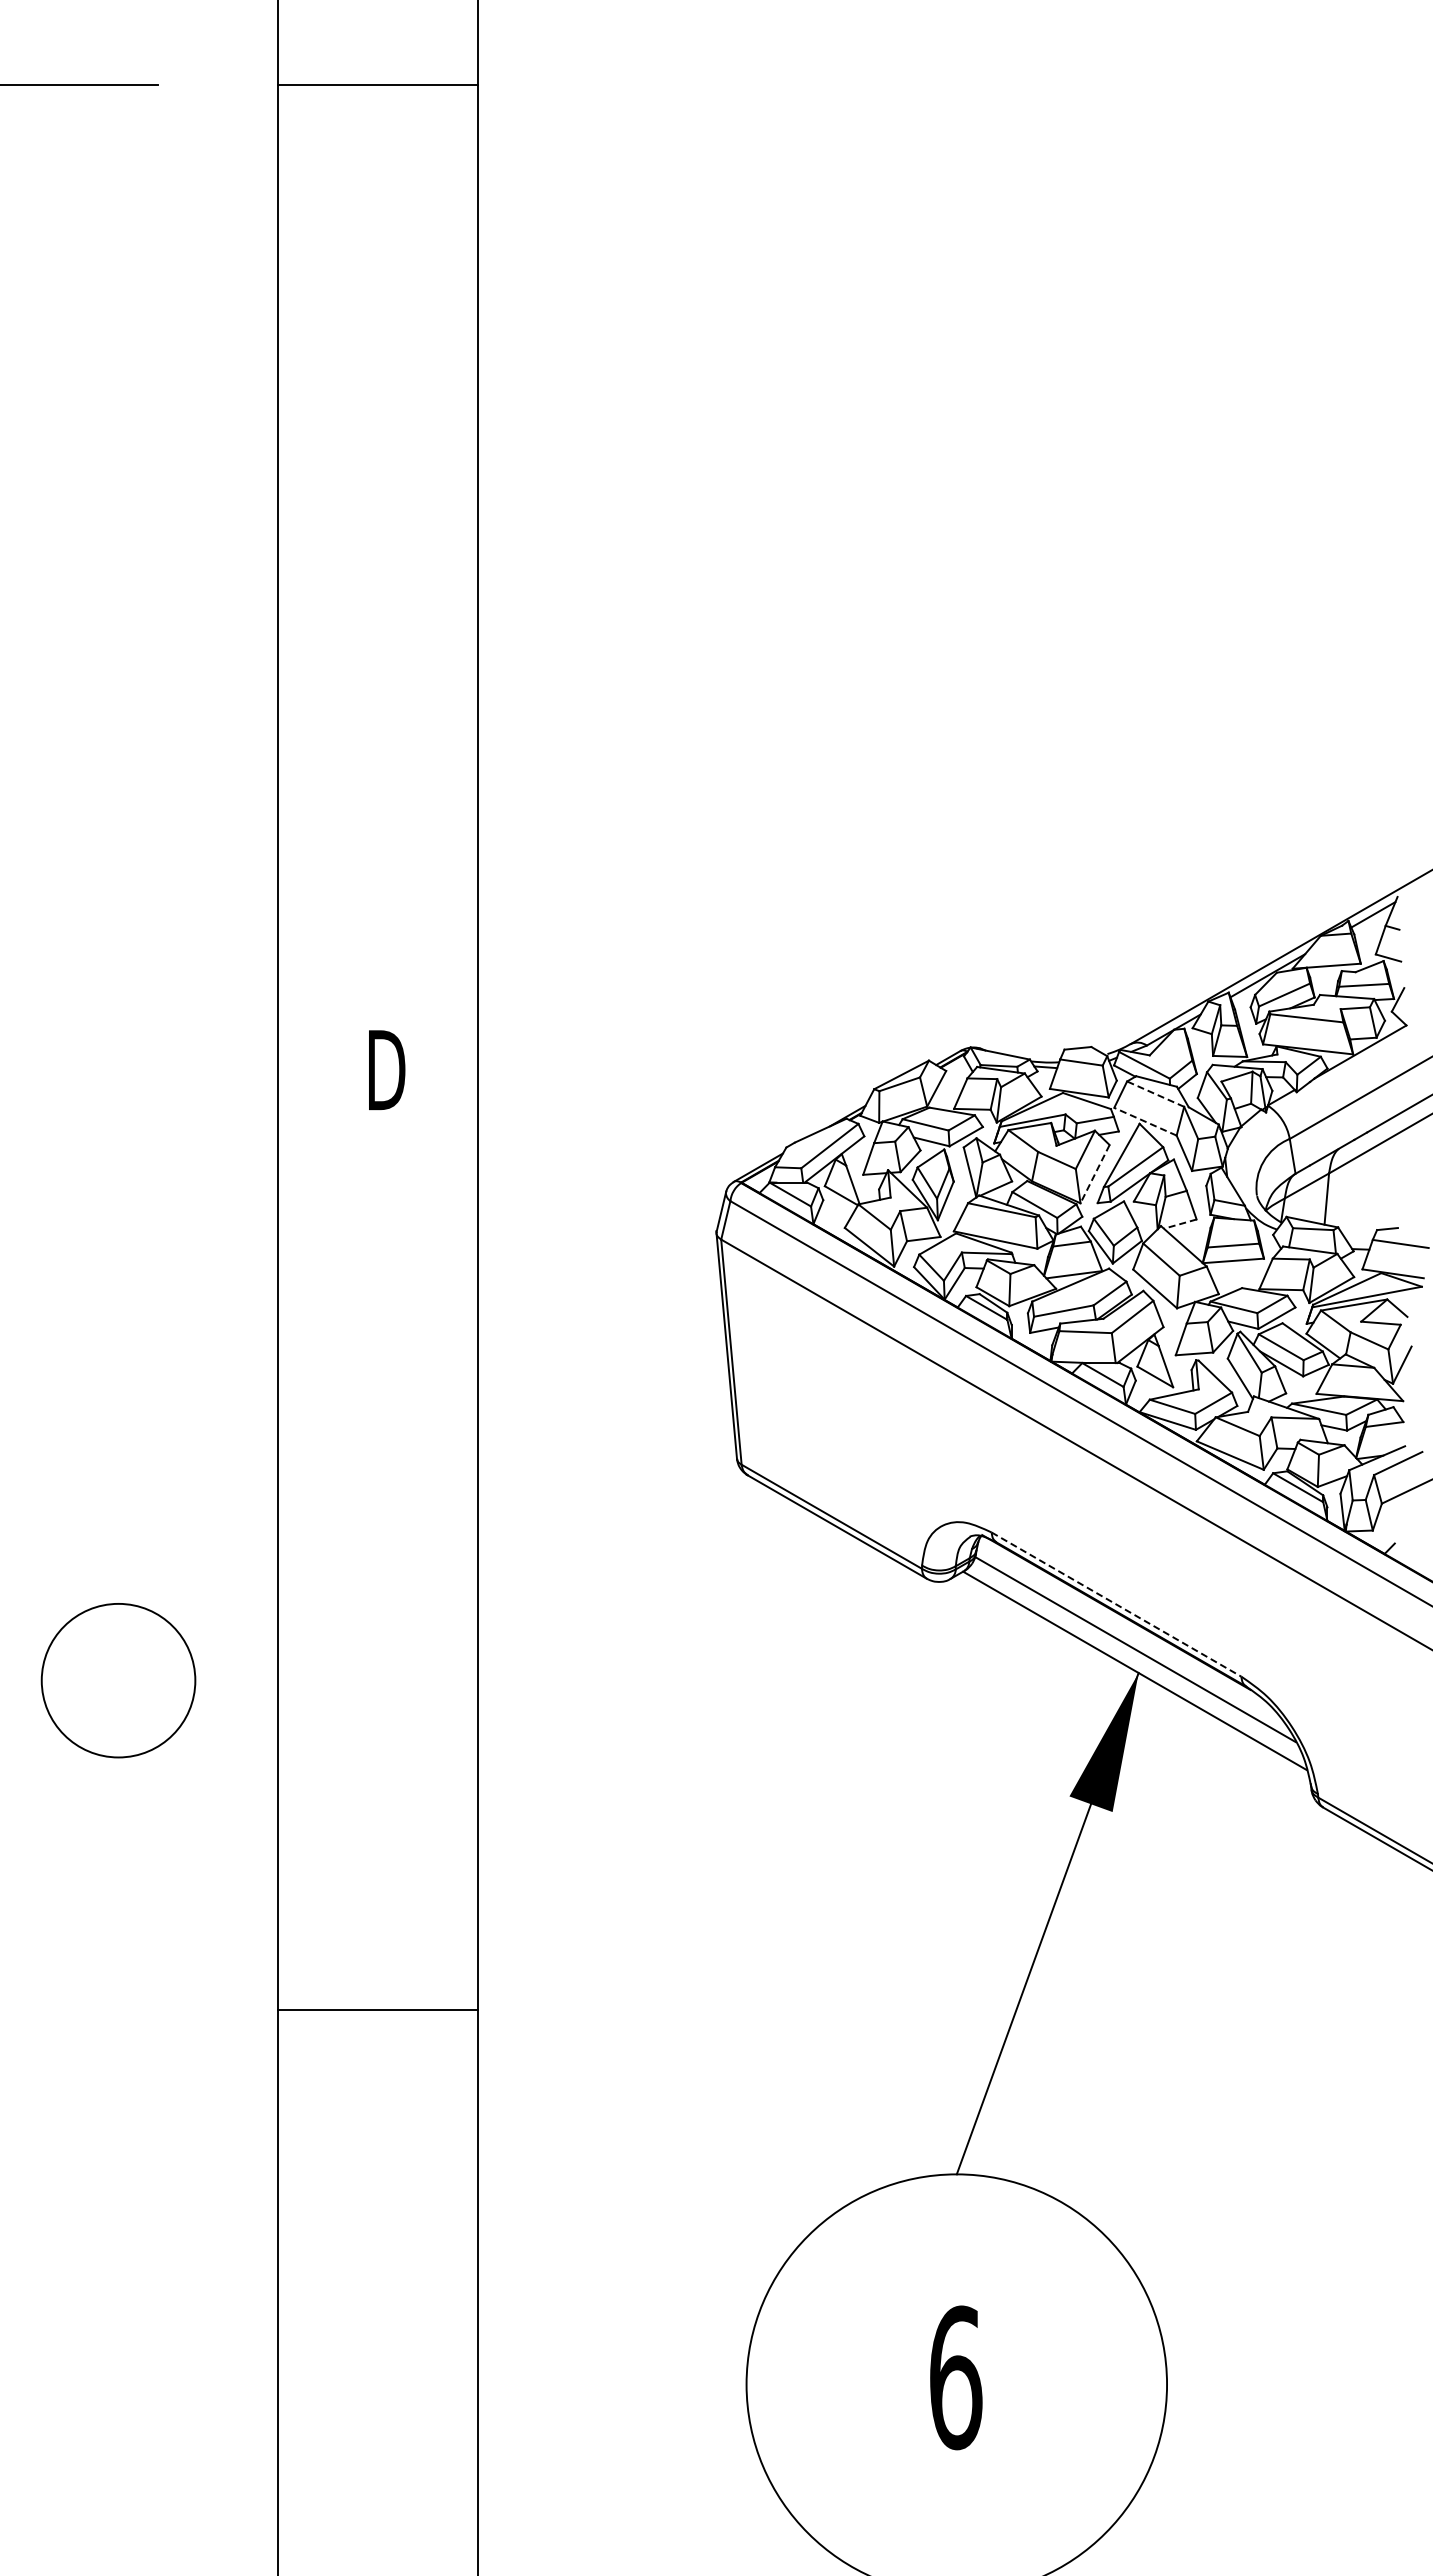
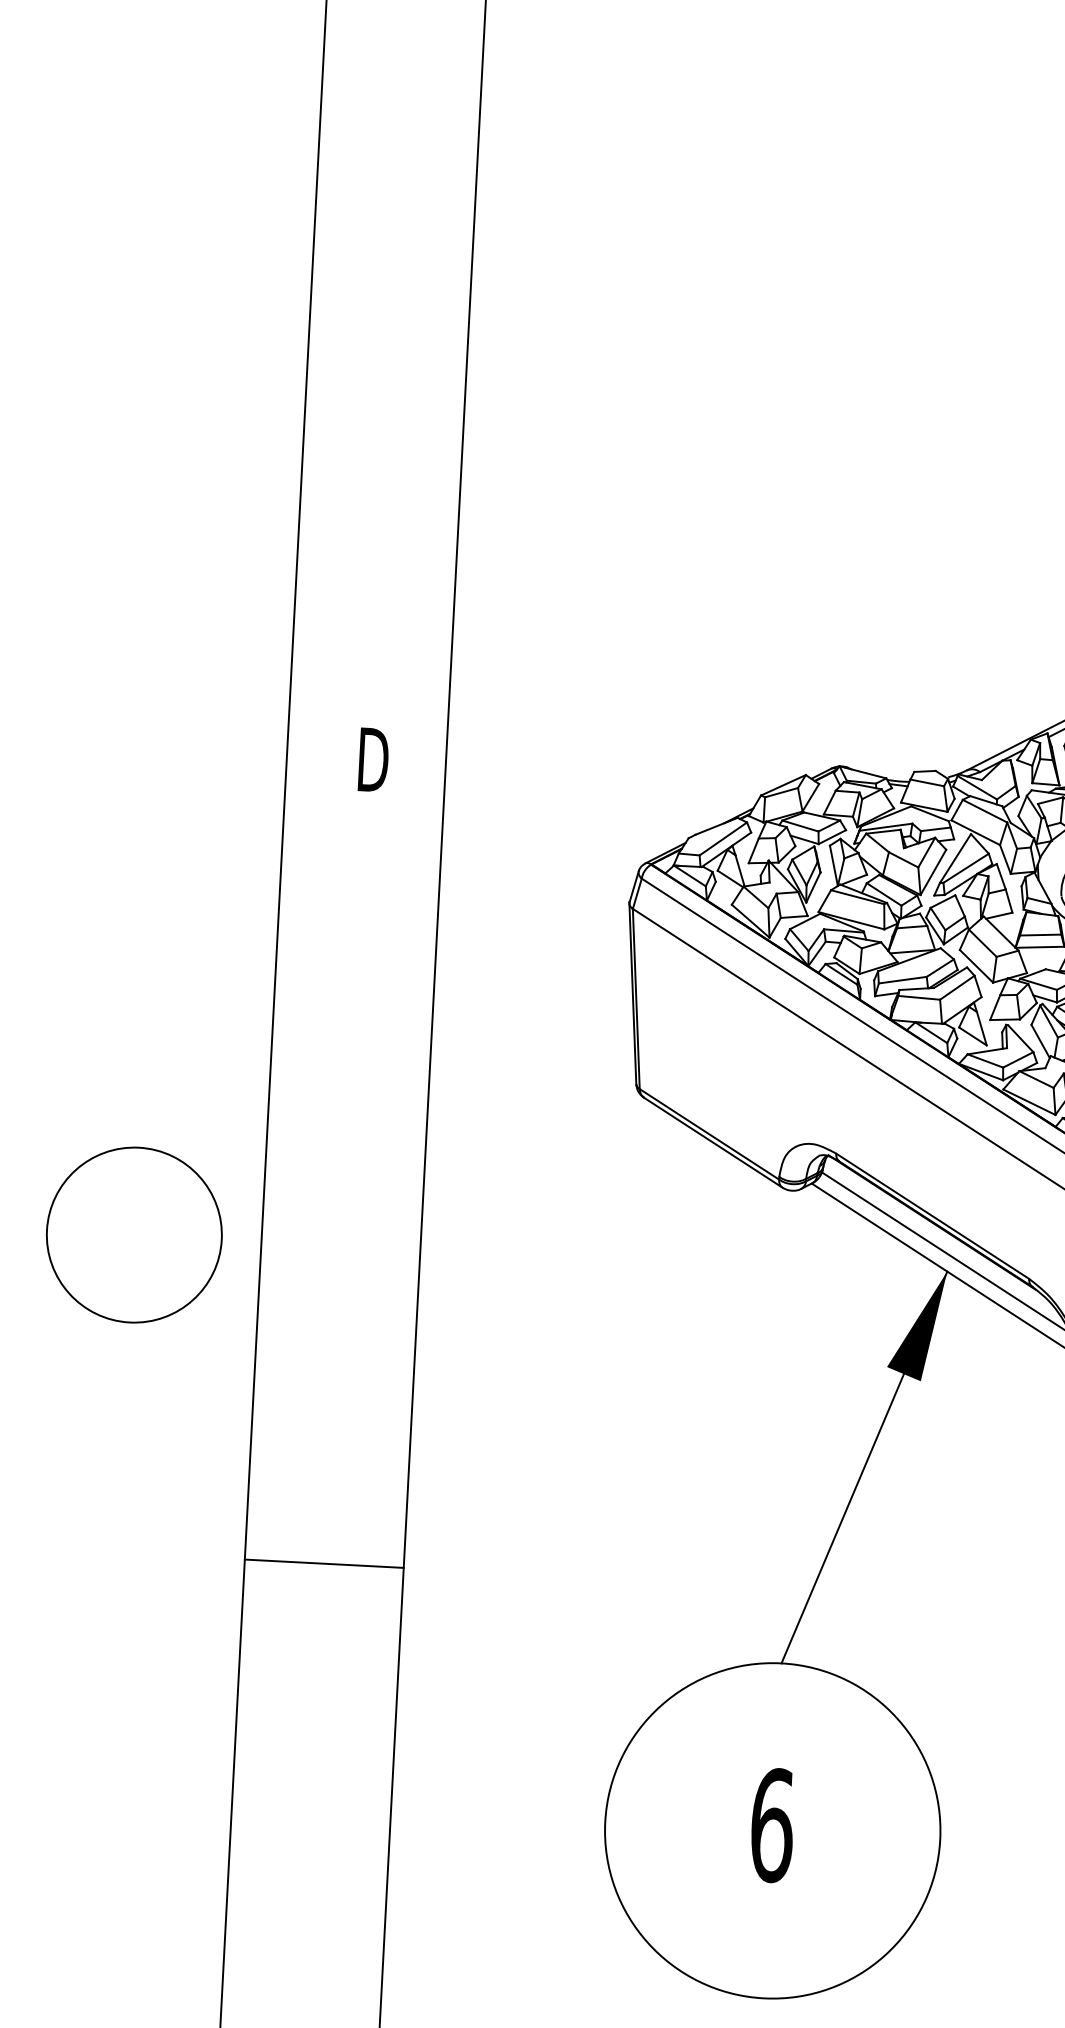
line: (1155, 1093) -> (984, 810), dashed -> solid
line: (1145, 1121) -> (975, 832), dashed -> solid
line: (1095, 1174) -> (933, 872), dashed -> solid
line: (1180, 1224) -> (999, 916), dashed -> solid
line: (1116, 1604) -> (932, 1216), dashed -> solid
circle: (118, 1680) -> (134, 1234), size x1.43
line: (377, 2009) -> (324, 1563), moved

